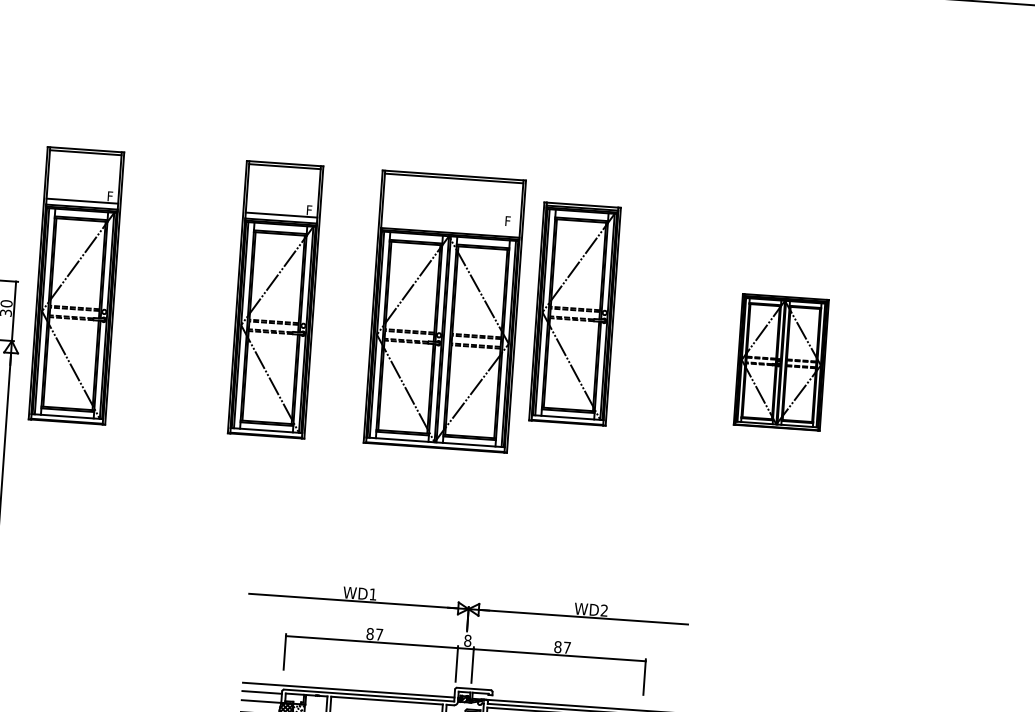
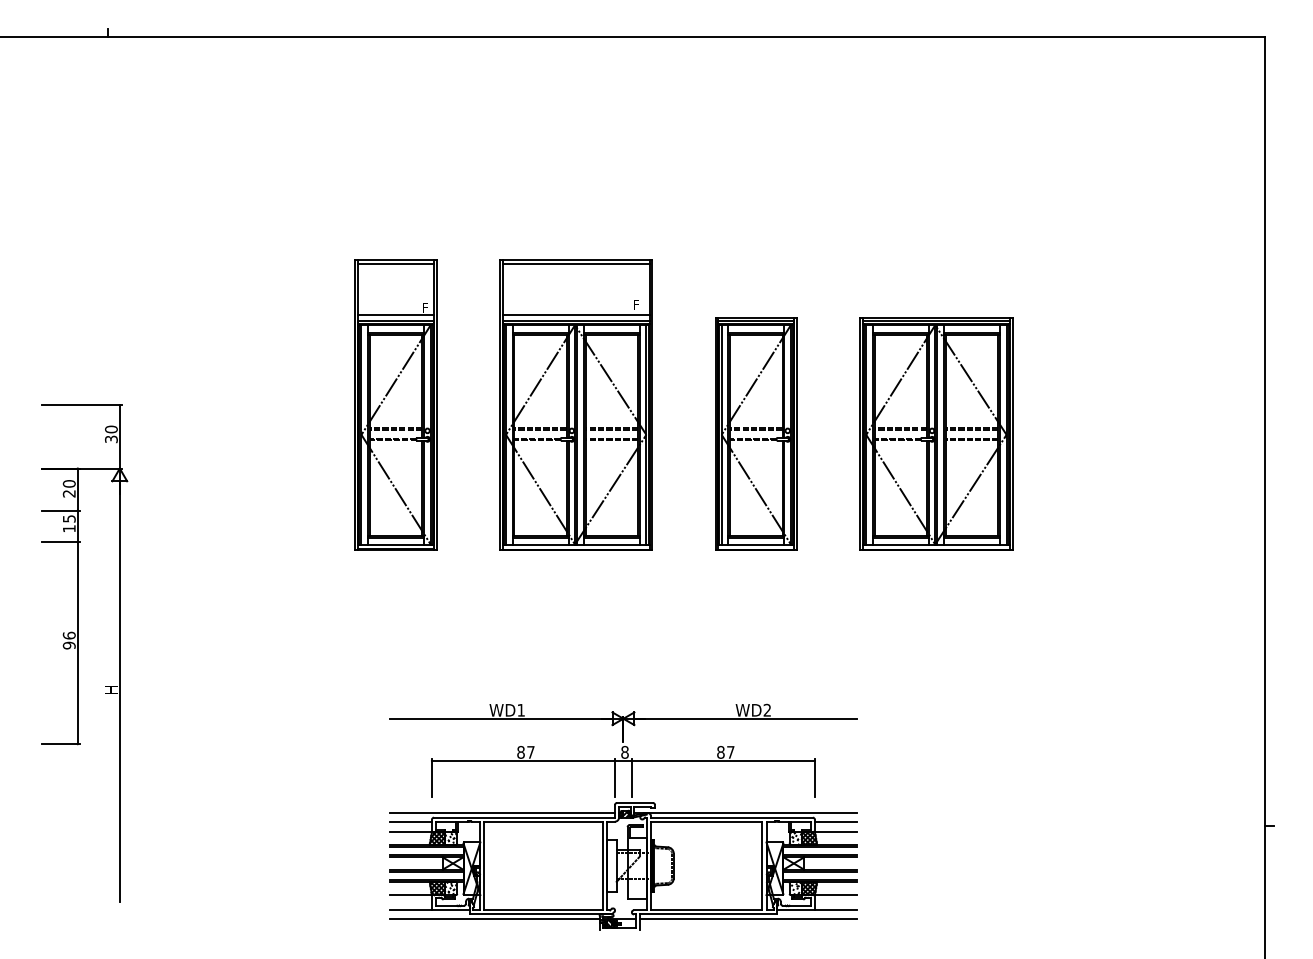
line: (450, 227) -> (575, 315), added
part: (75, 285) -> (183, 404), removed
part: (575, 313) -> (756, 433), moved
part: (781, 361) -> (936, 433), size x1.67

